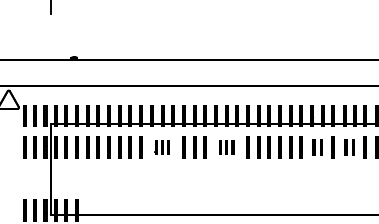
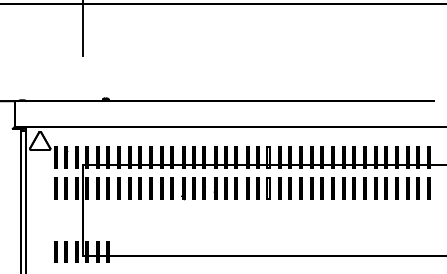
part: (162, 147) -> (193, 188), size x1.67
part: (227, 147) -> (258, 188), size x1.67
part: (317, 147) -> (348, 188), size x1.43
part: (349, 147) -> (380, 188), size x1.43

